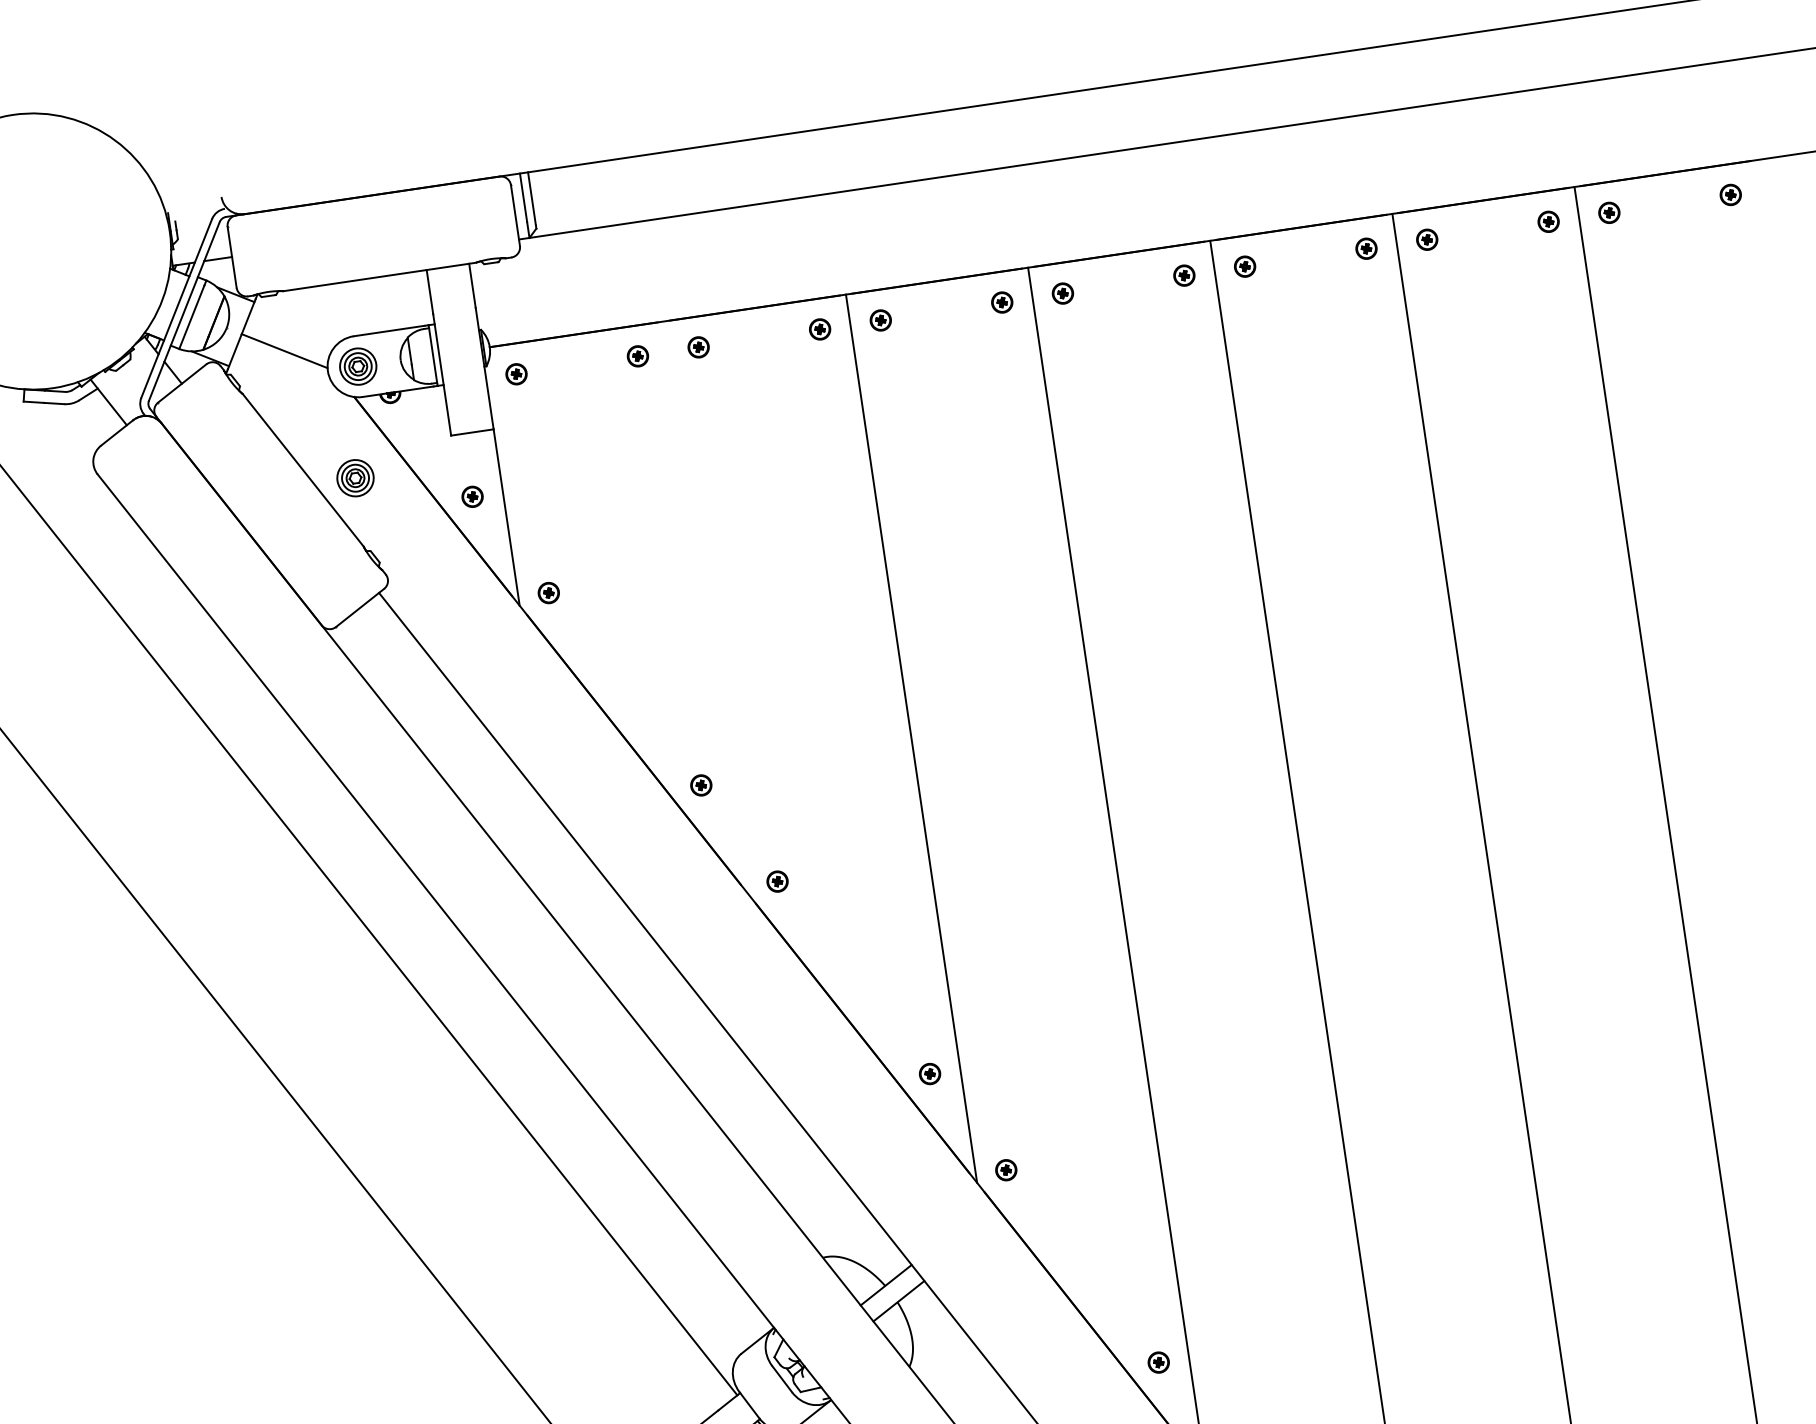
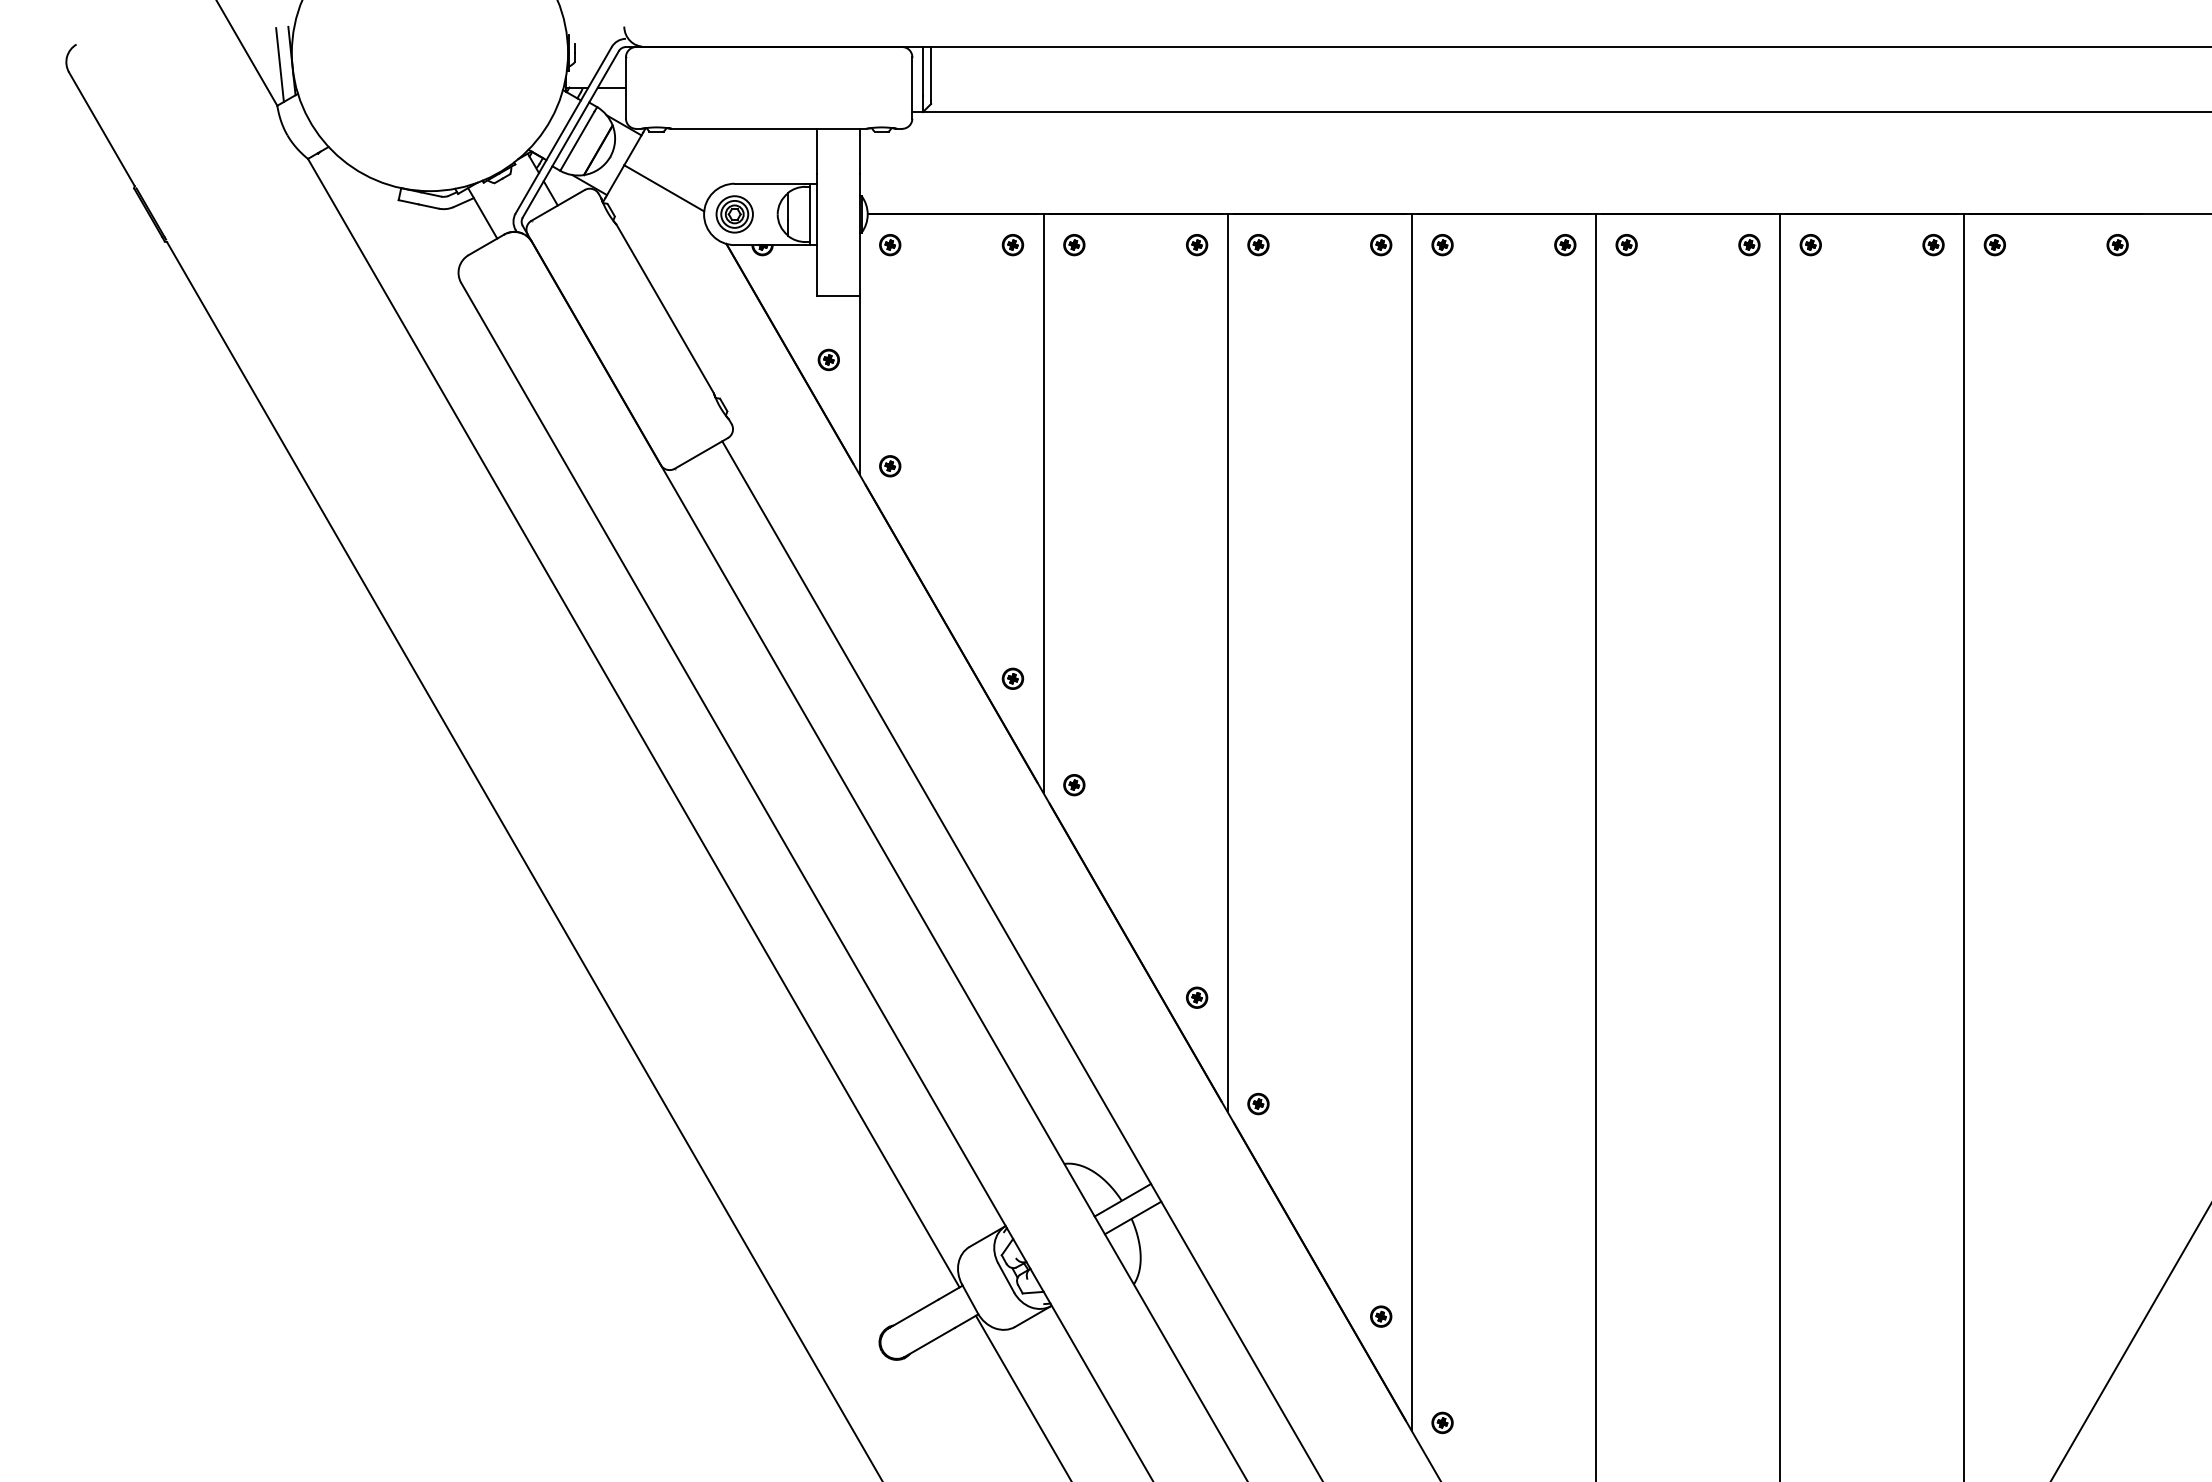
part: (355, 478) -> (715, 324), removed
line: (705, 607) -> (1043, 503), added

